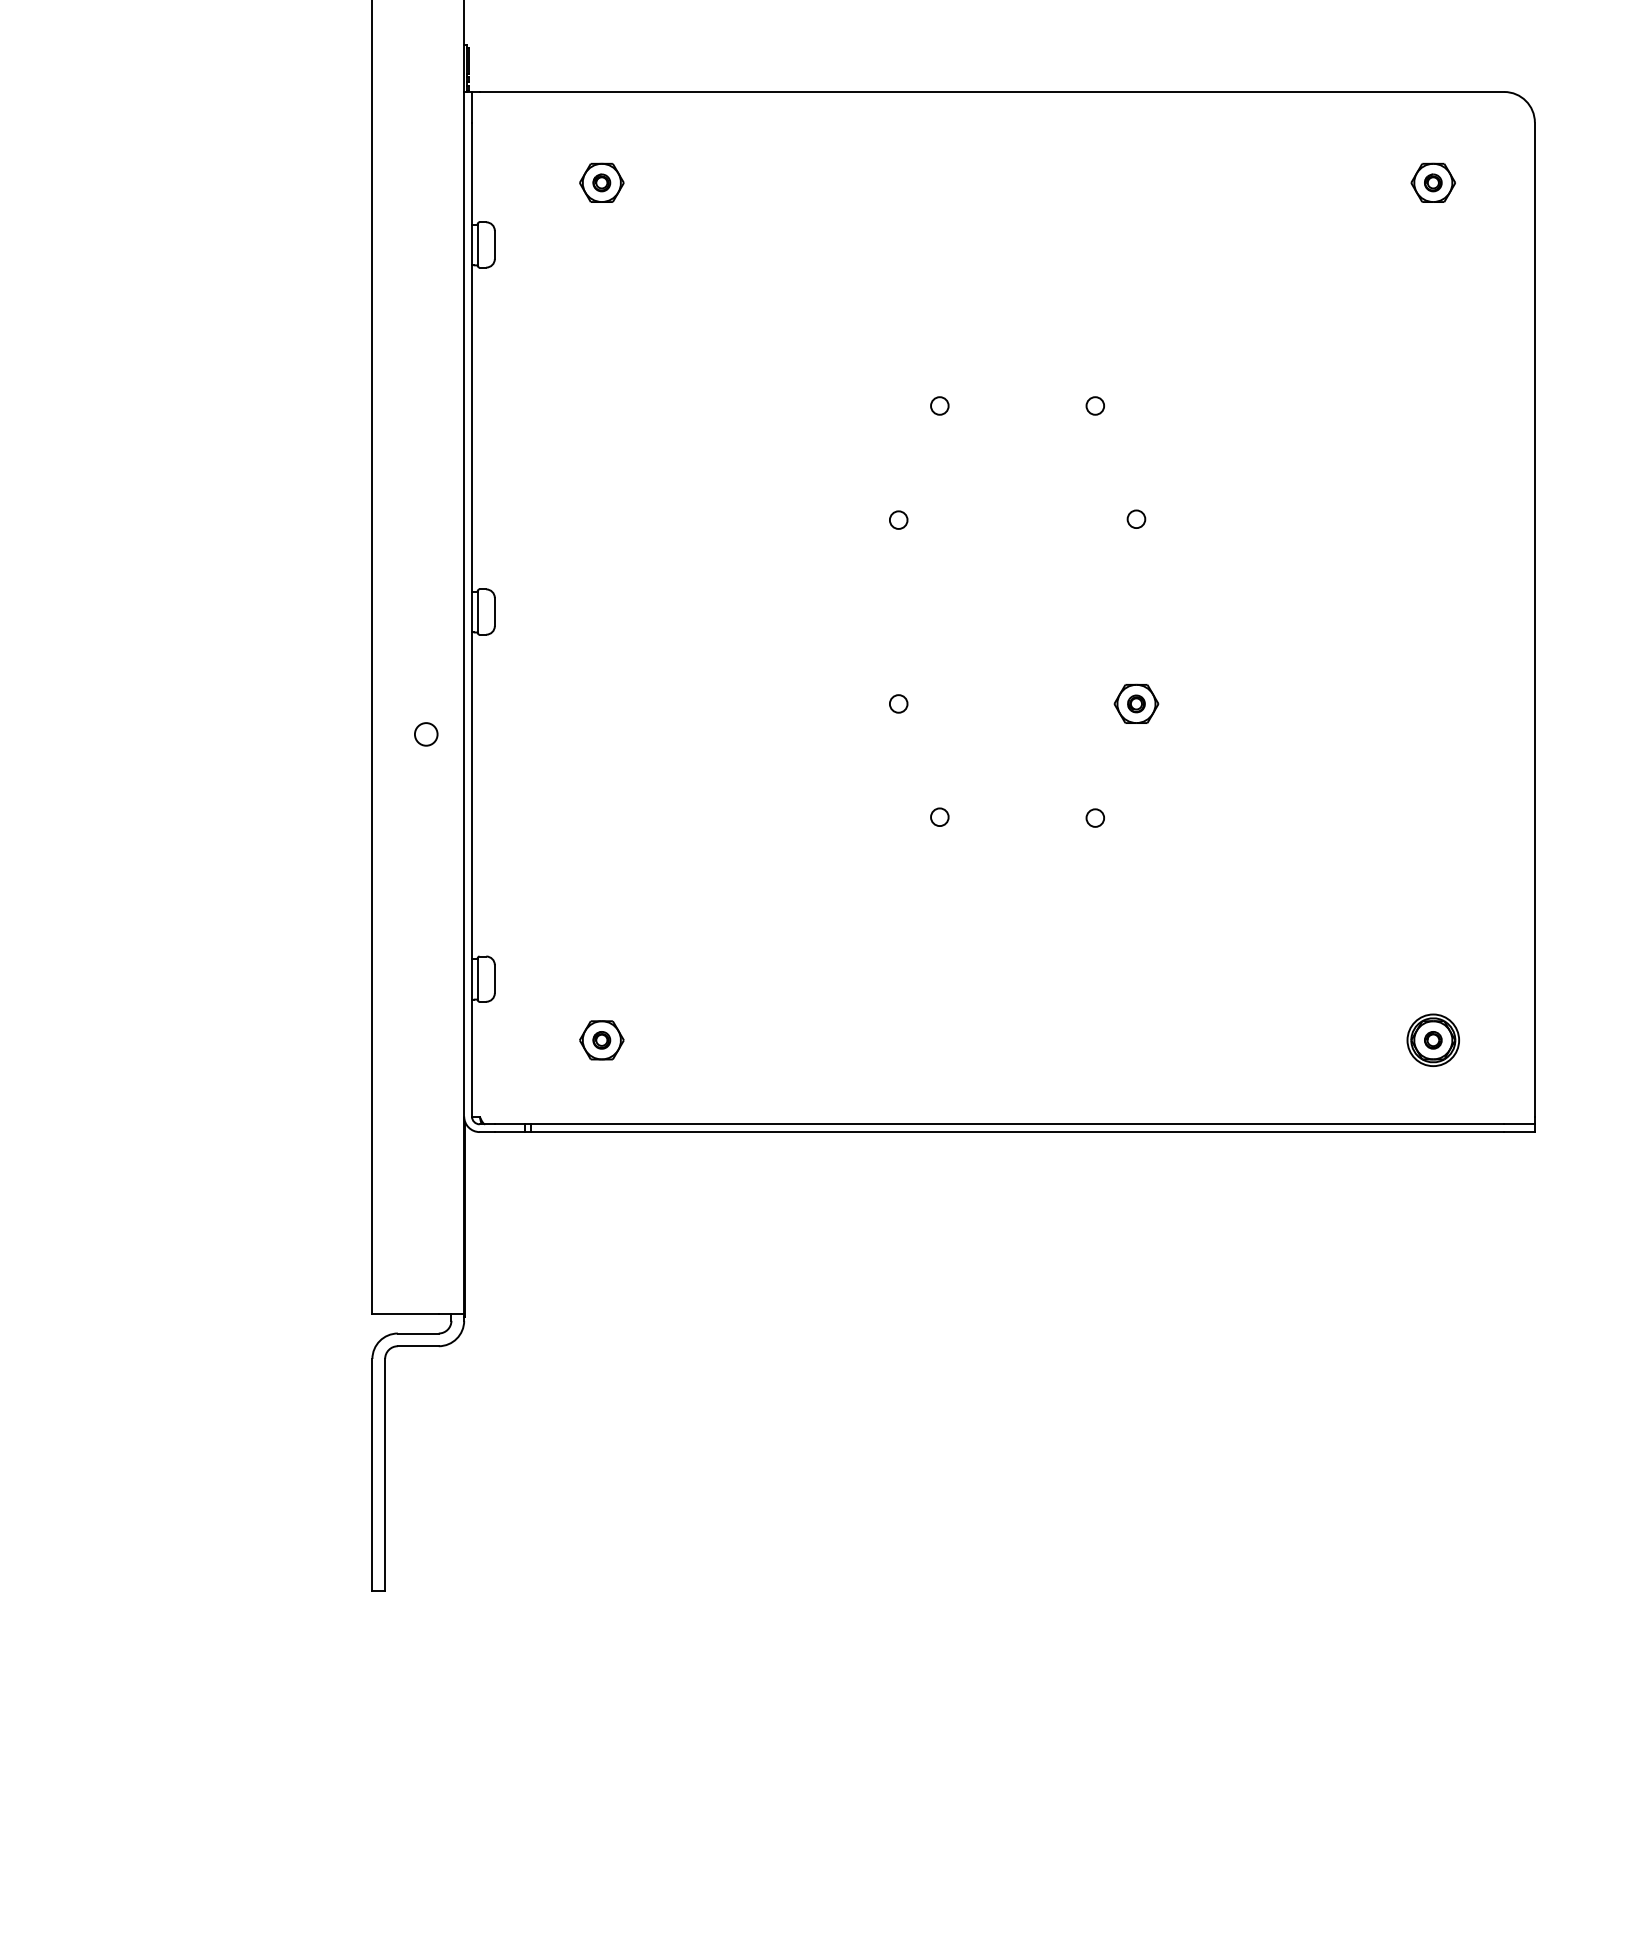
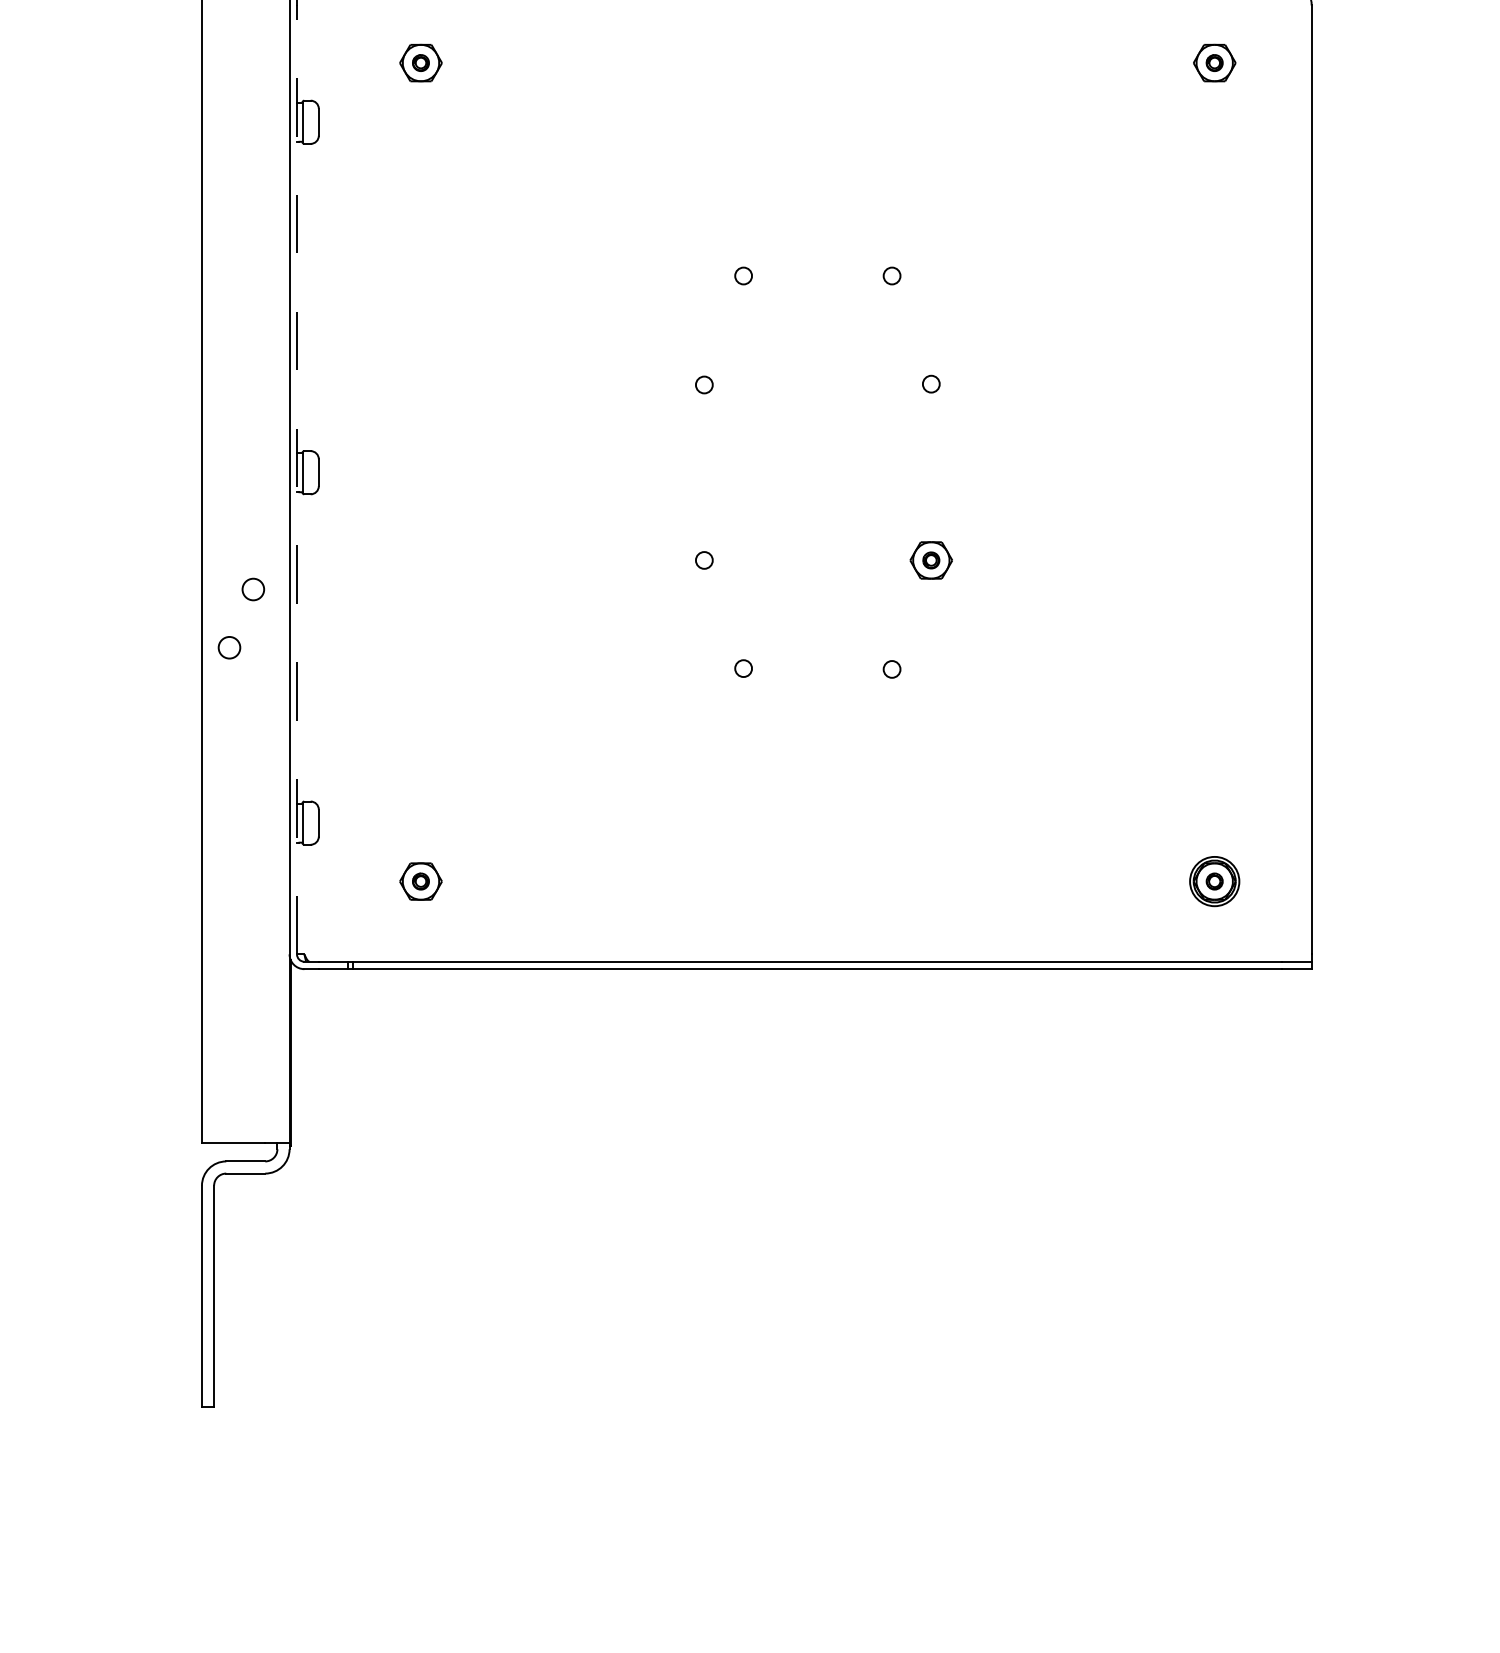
line: (471, 619) -> (296, 479), solid -> dashed
circle: (401, 795) -> (229, 647), added

